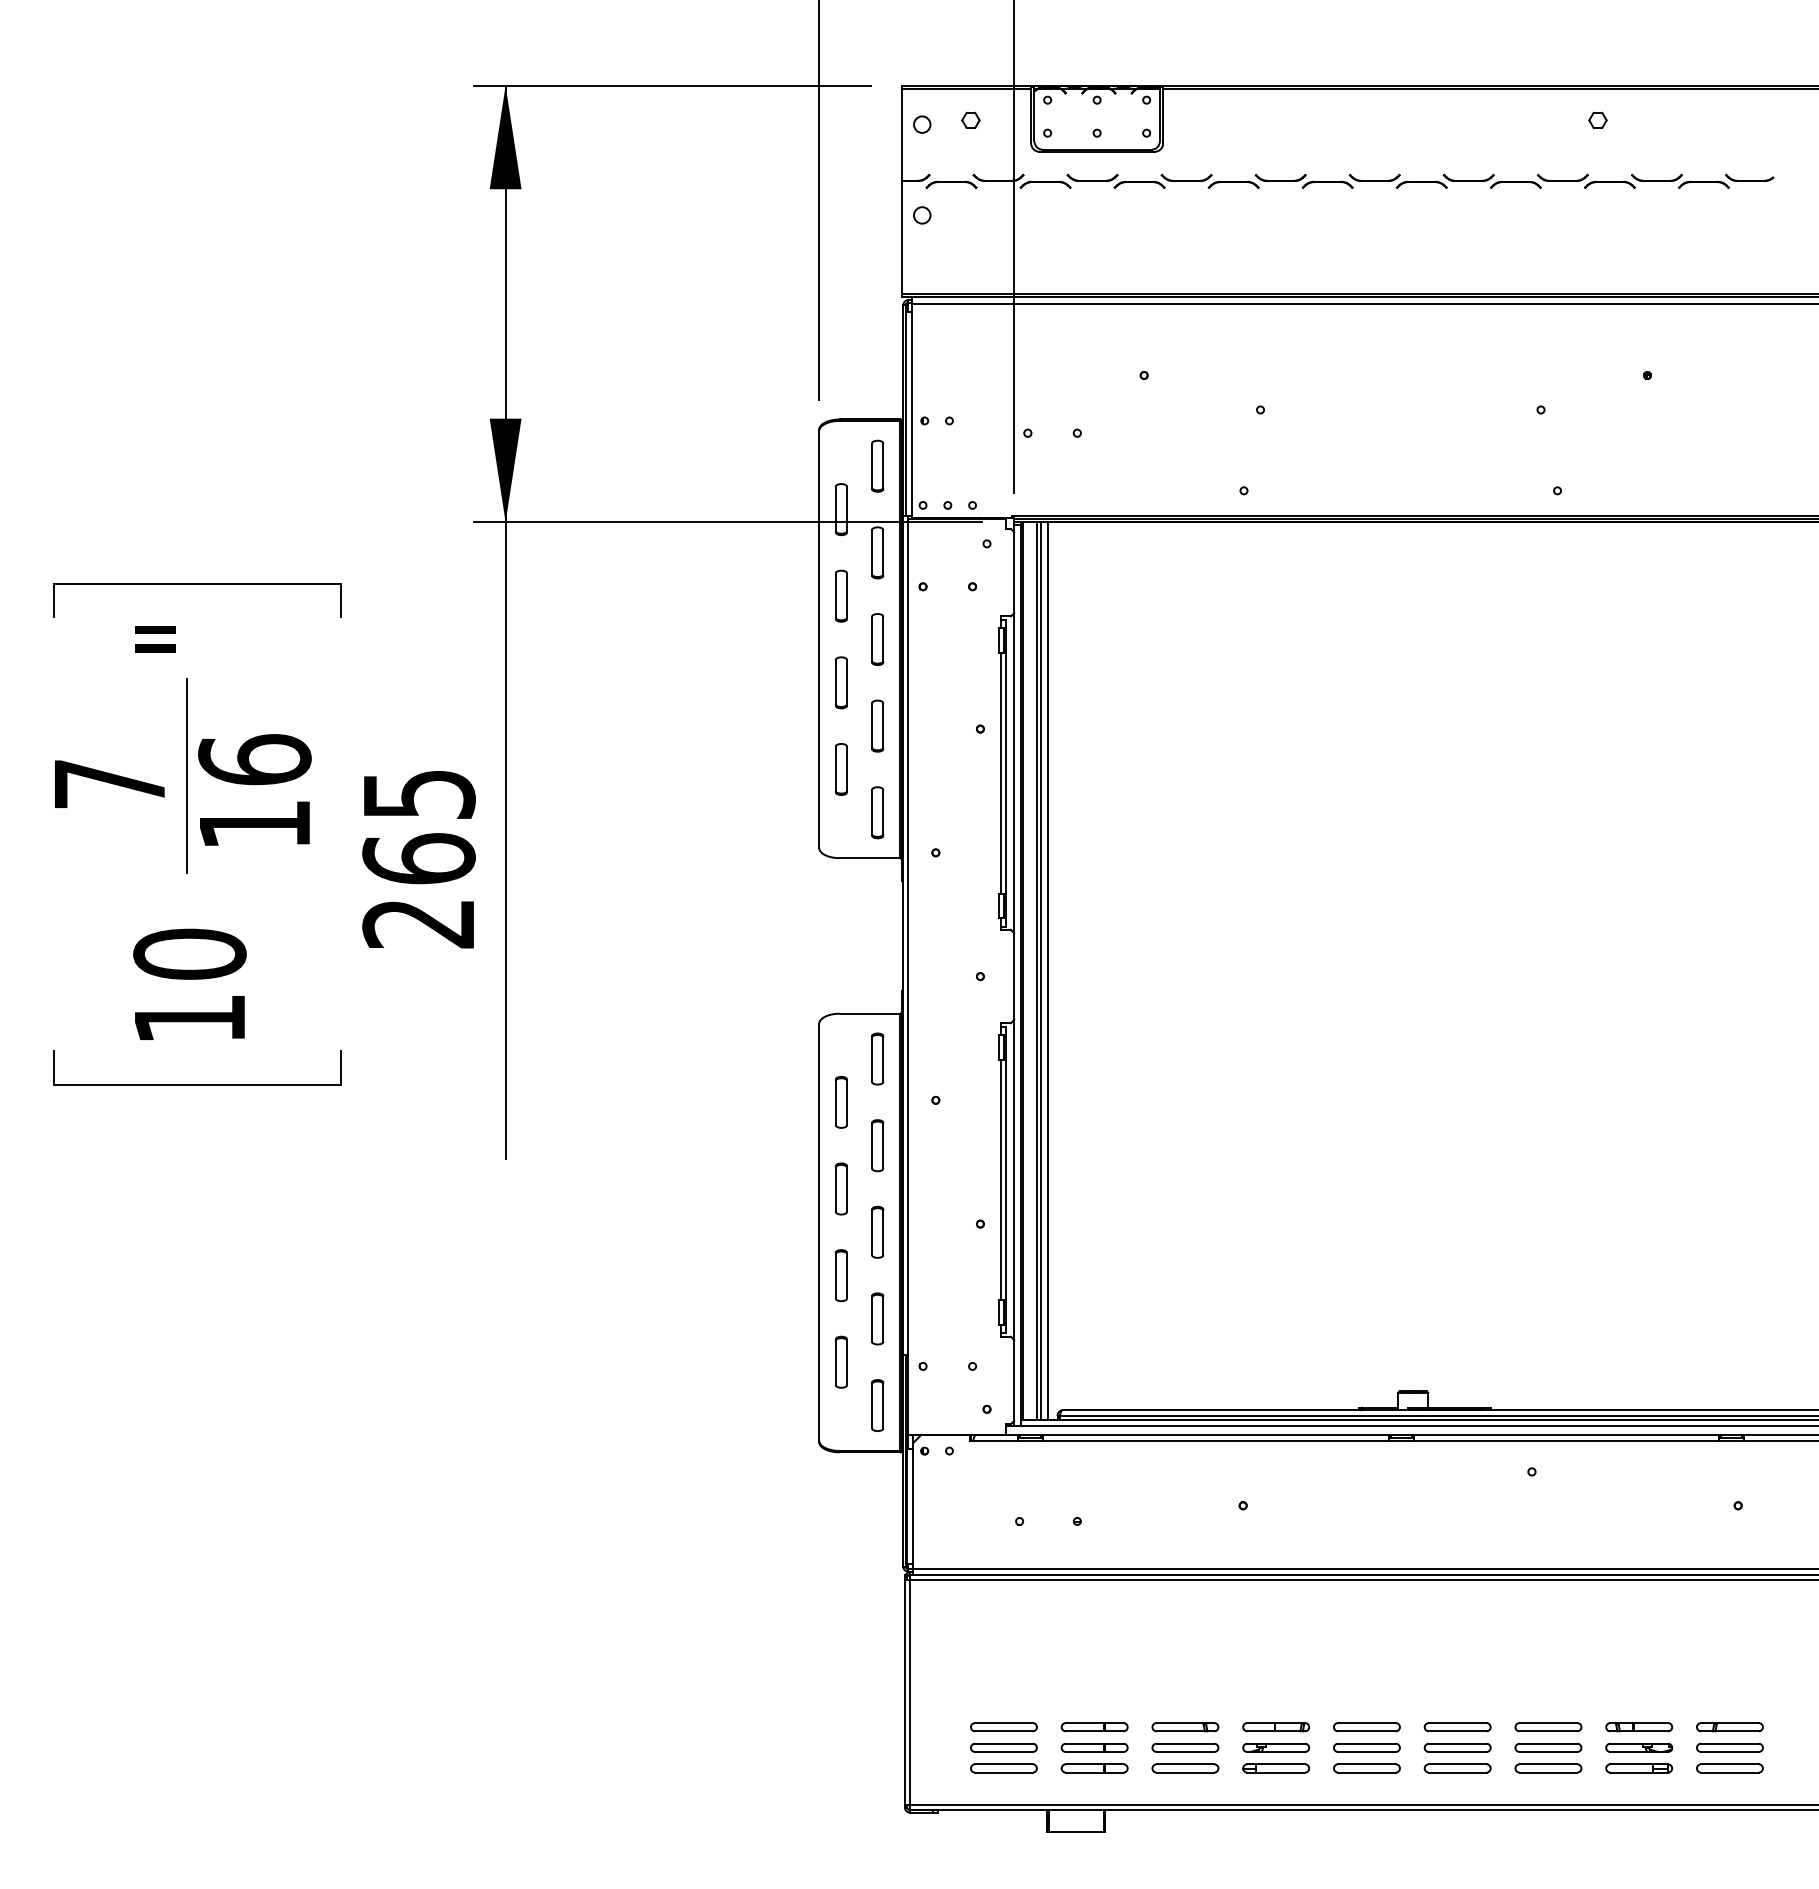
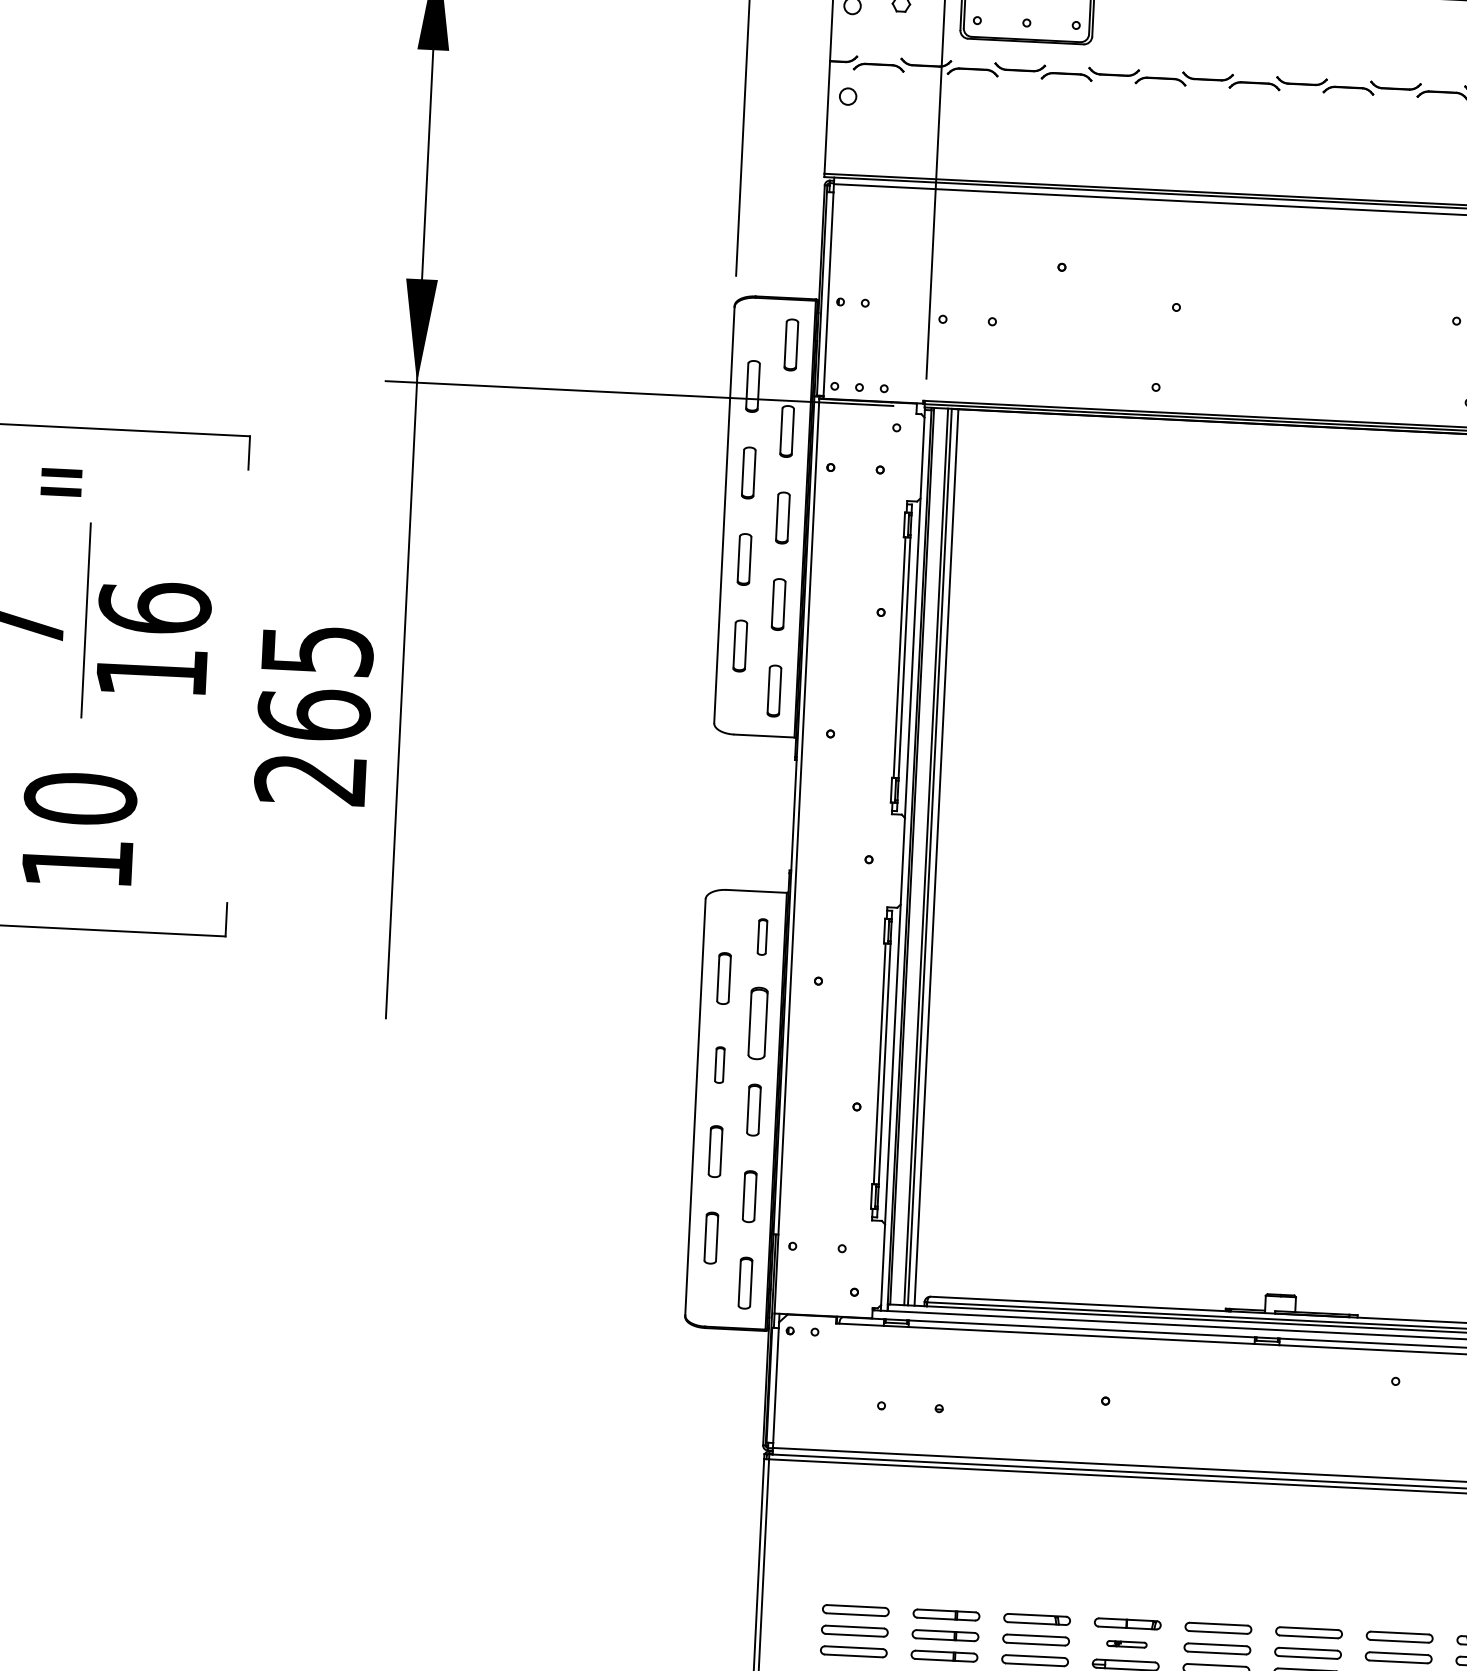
part: (877, 1058) -> (762, 936), size x0.7
part: (877, 1145) -> (757, 1023), size x1.4
part: (841, 1188) -> (719, 1064), size x0.7
part: (1276, 1747) -> (1127, 1644), size x0.6

